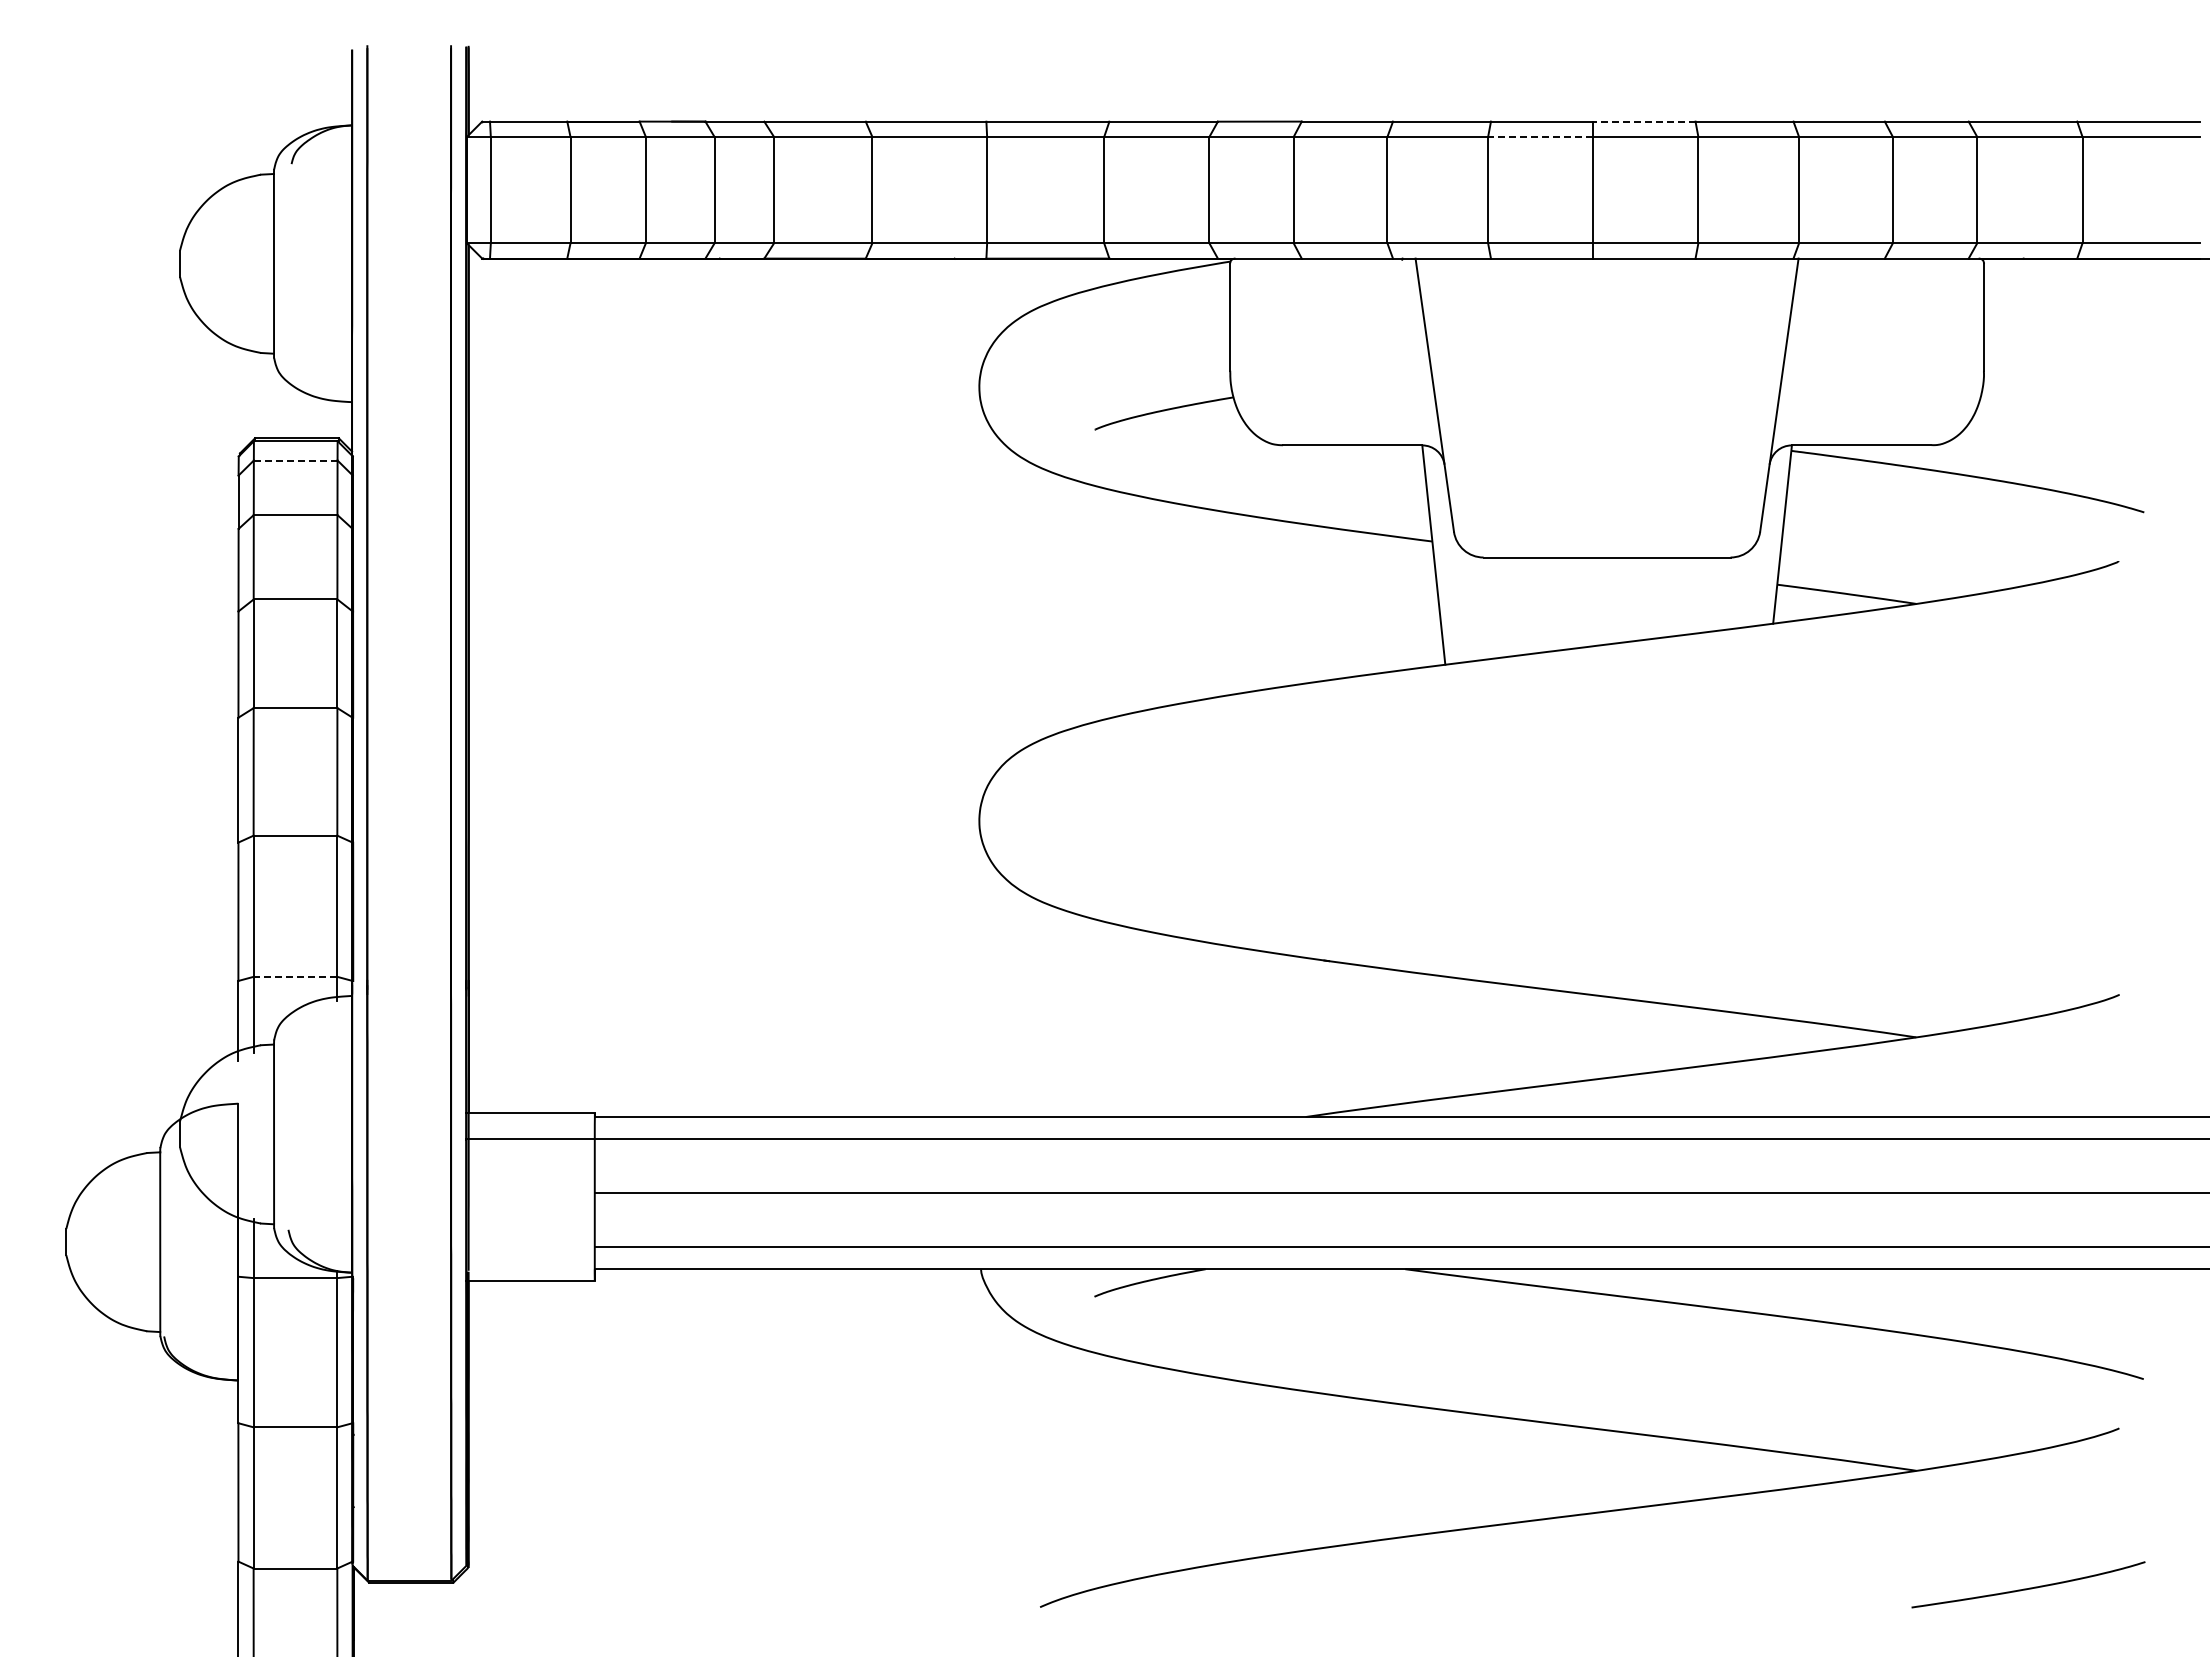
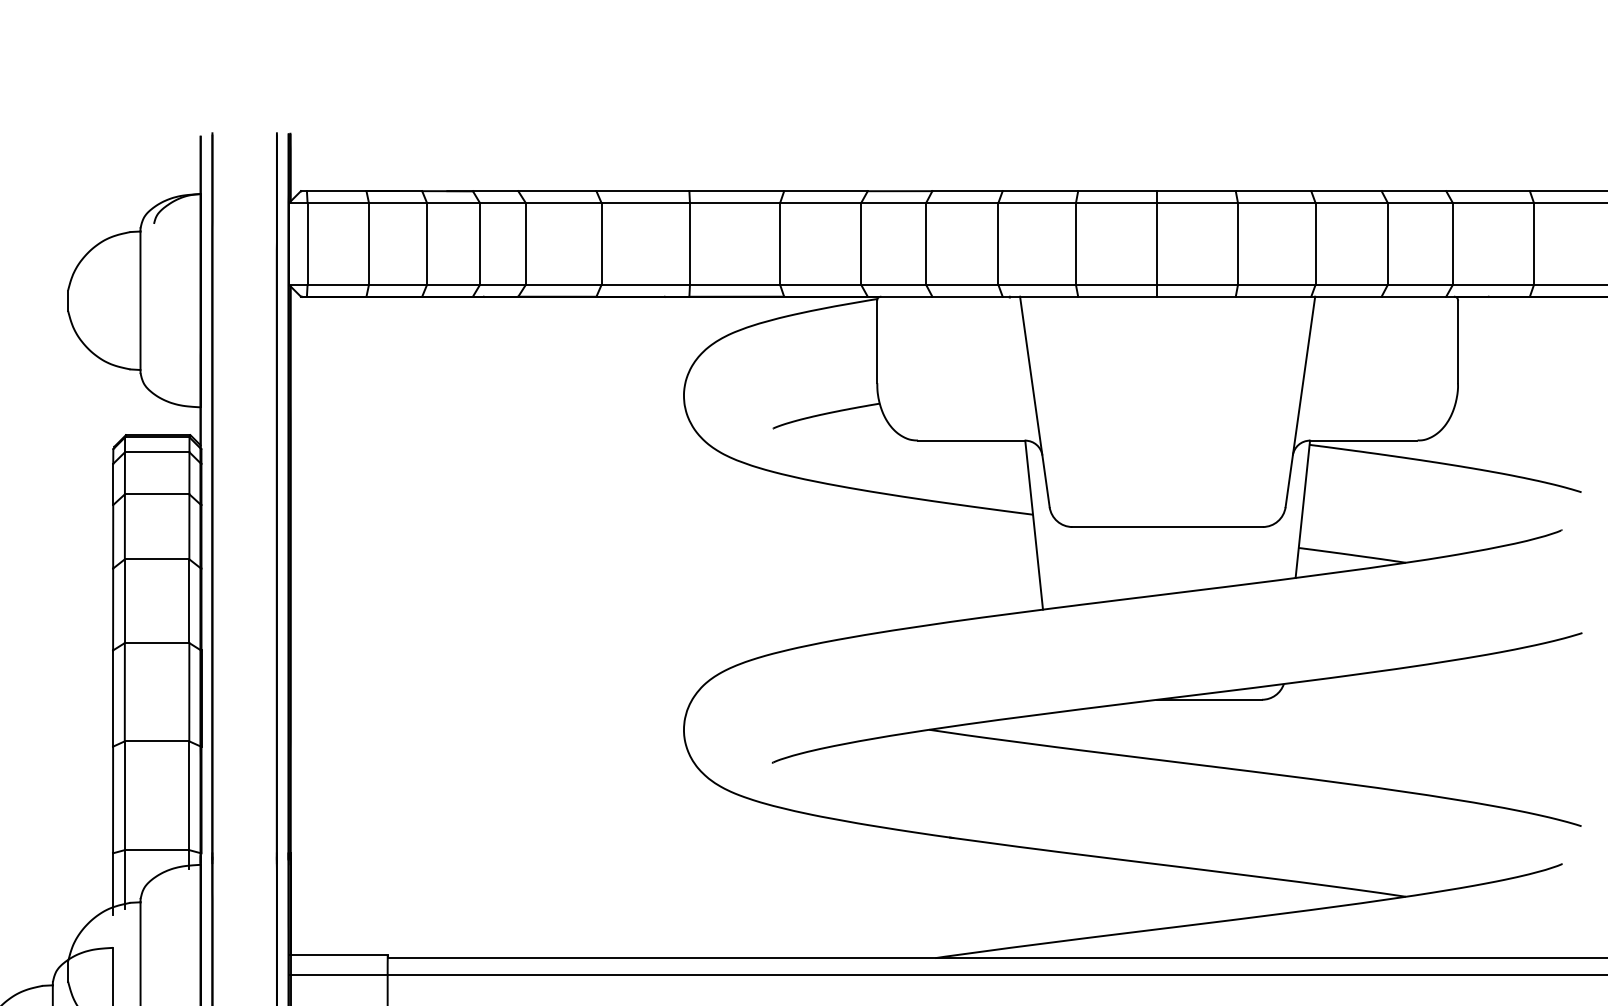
line: (1643, 121) -> (1195, 191), dashed -> solid
line: (1540, 136) -> (1116, 202), dashed -> solid
line: (295, 460) -> (157, 452), dashed -> solid
part: (1619, 782) -> (1177, 700), added
line: (295, 976) -> (157, 849), dashed -> solid

